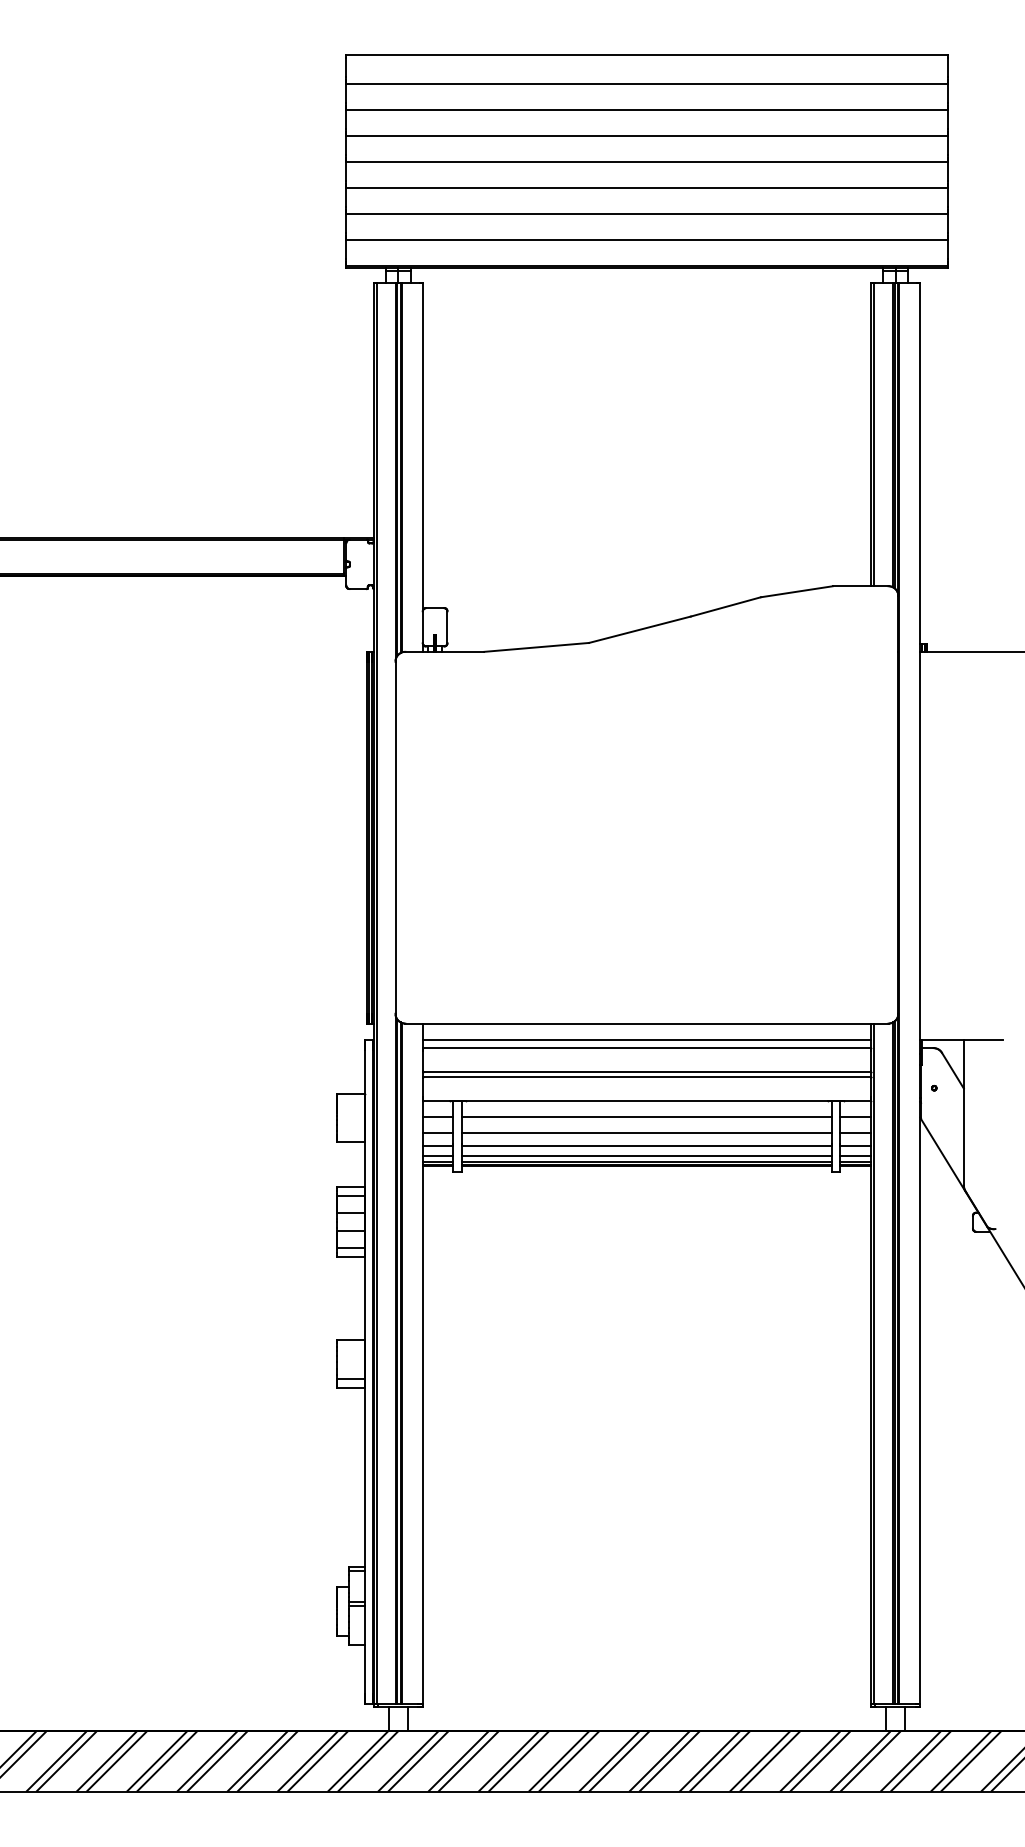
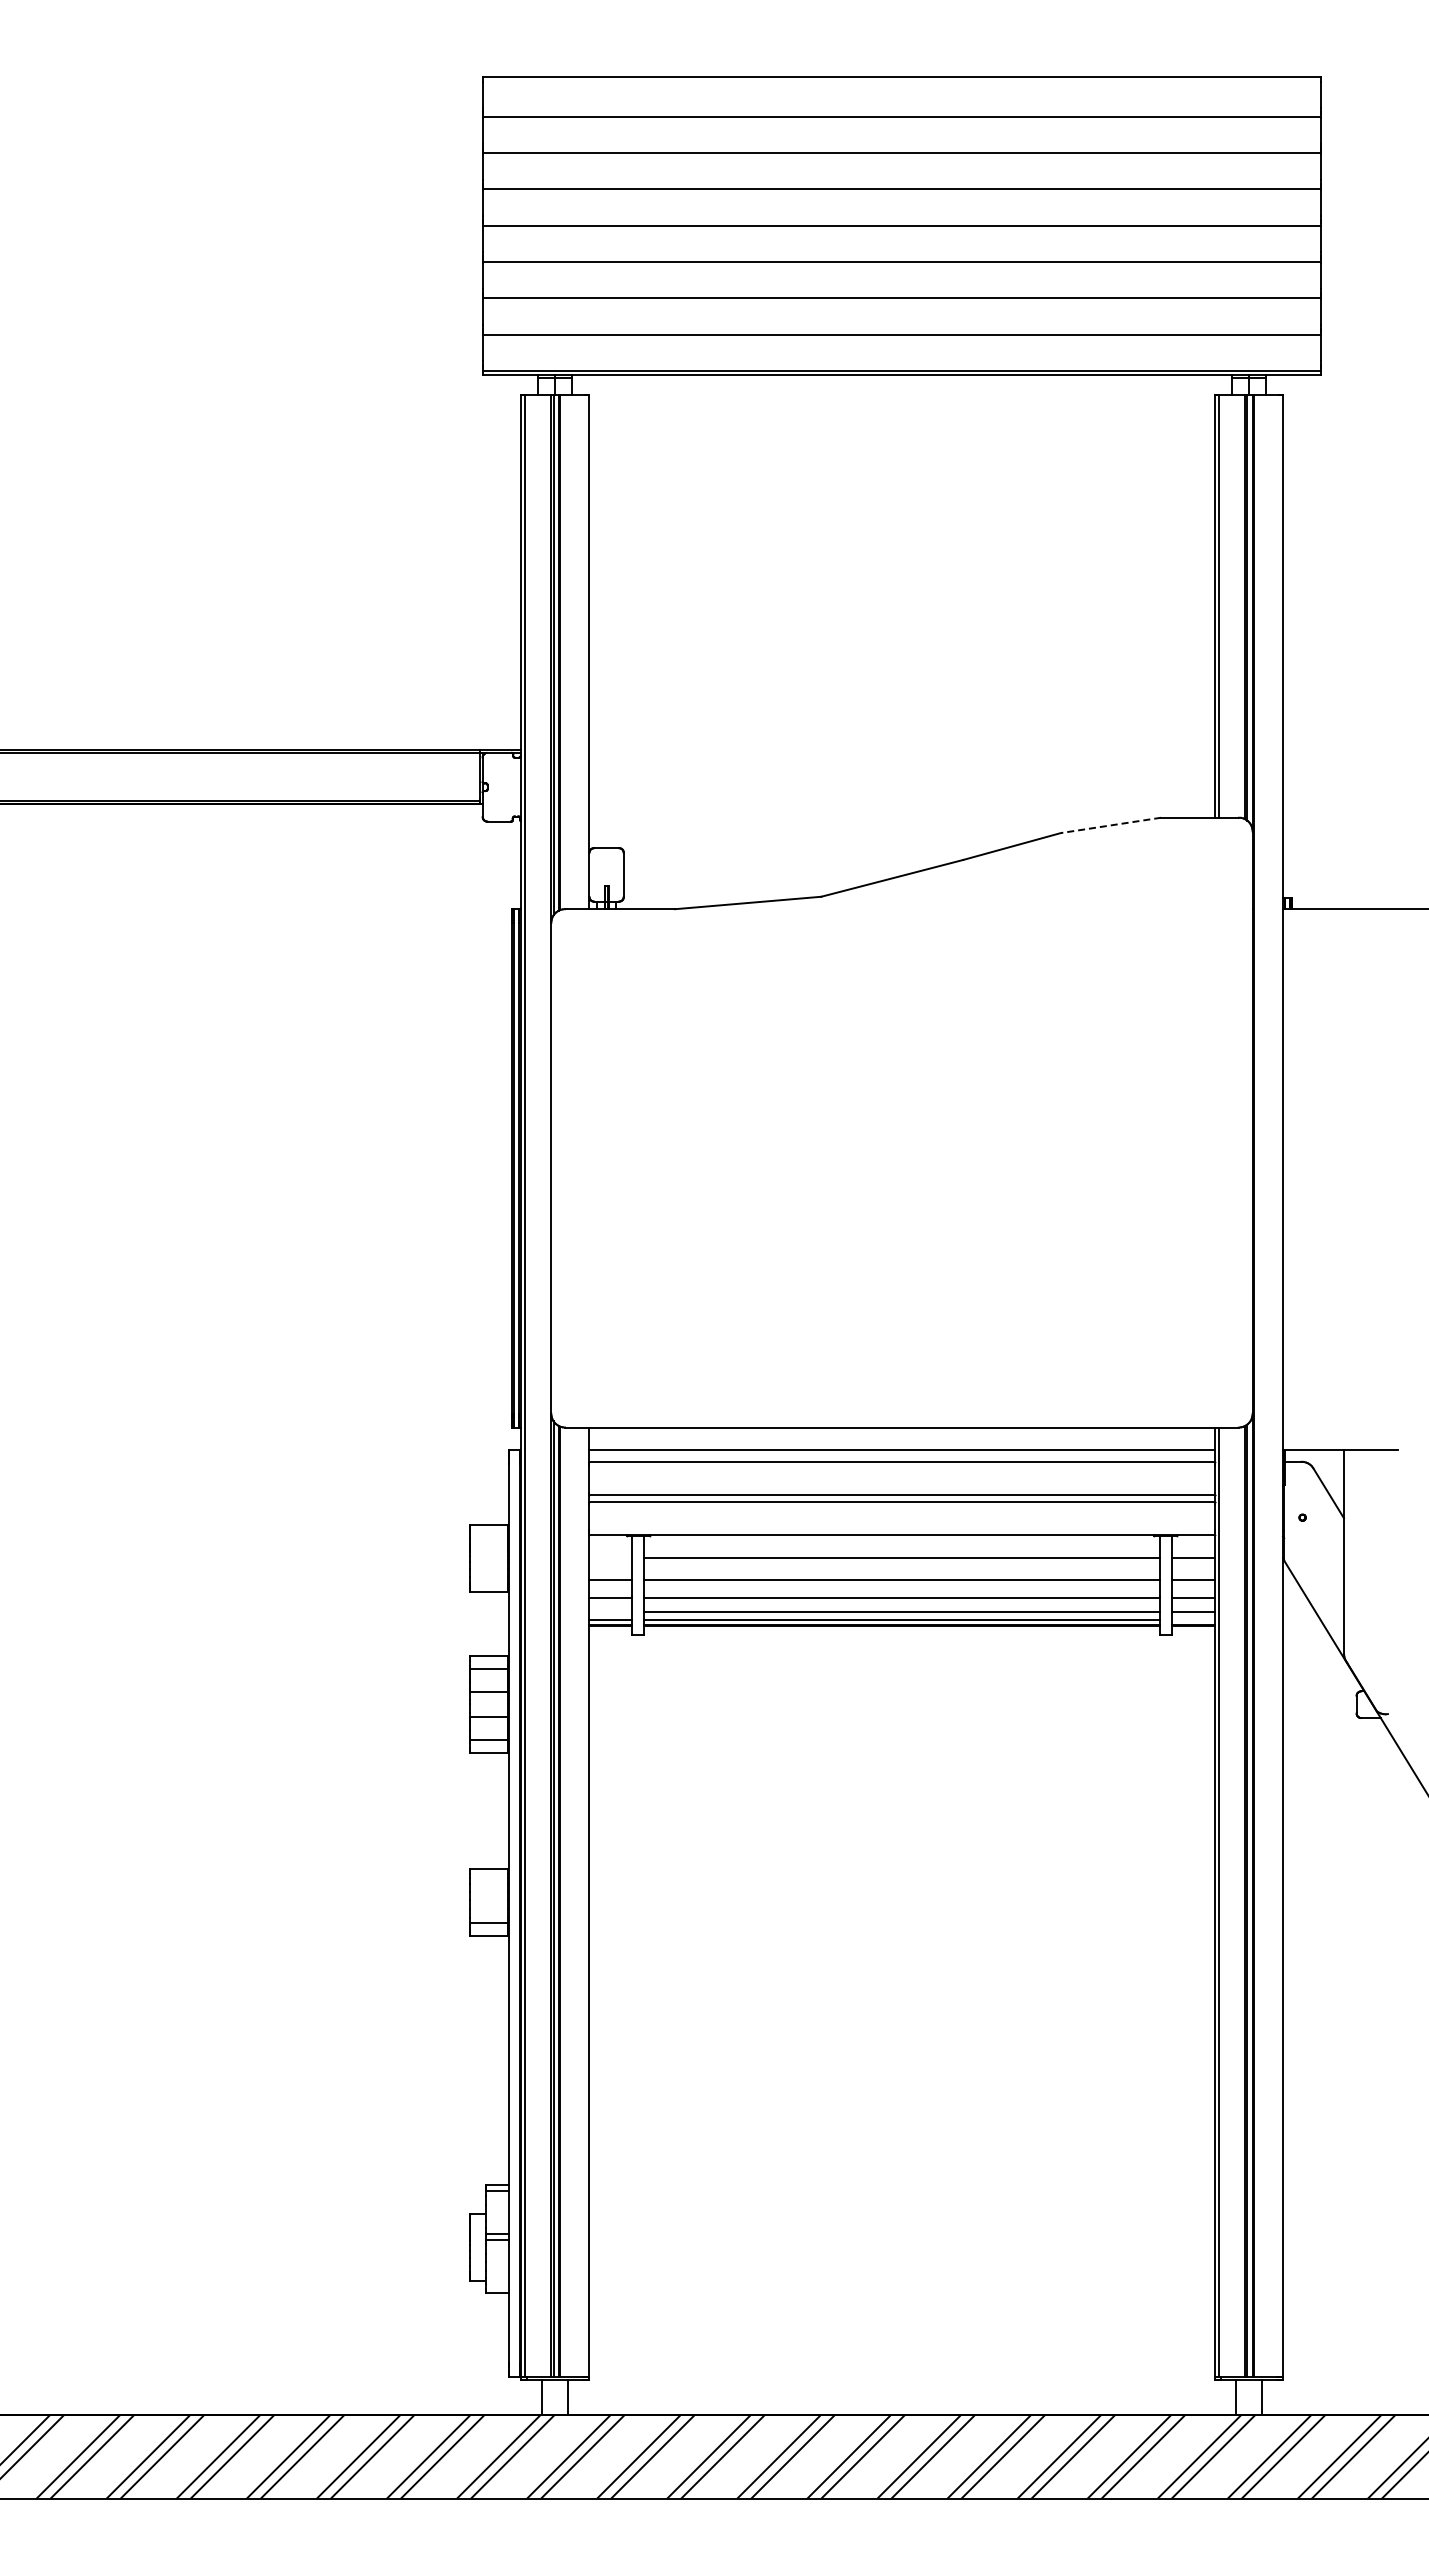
line: (797, 591) -> (1111, 825), solid -> dashed
line: (437, 1117) -> (610, 1558), removed
line: (437, 1155) -> (610, 1611), removed
line: (855, 1161) -> (1192, 1619), removed

